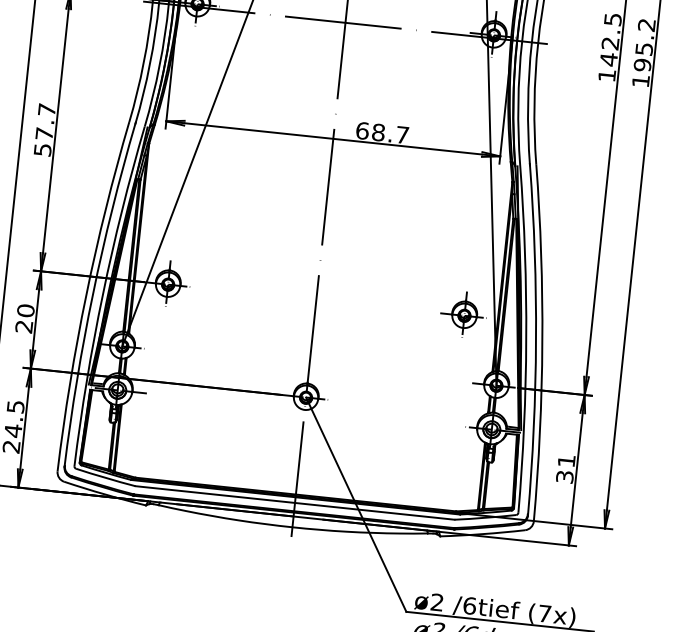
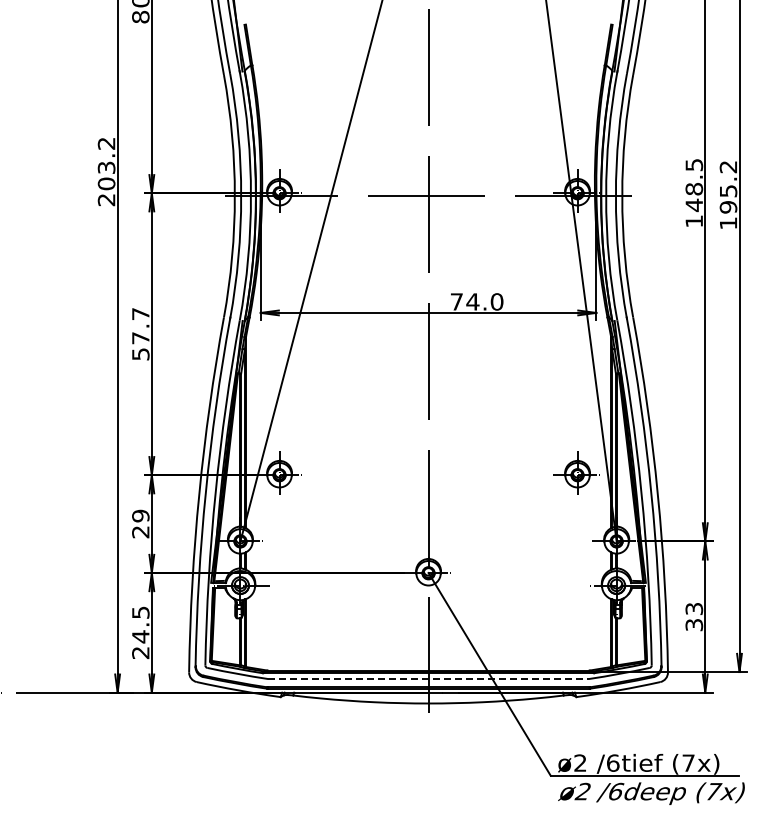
text: (610, 43) -> (694, 189), 142.5 -> 148.5
text: (382, 132) -> (476, 301), 68.7 -> 74.0
text: (25, 310) -> (140, 515), 20 -> 29
text: (566, 461) -> (694, 609), 31 -> 33
line: (295, 503) -> (429, 679), solid -> dashed

